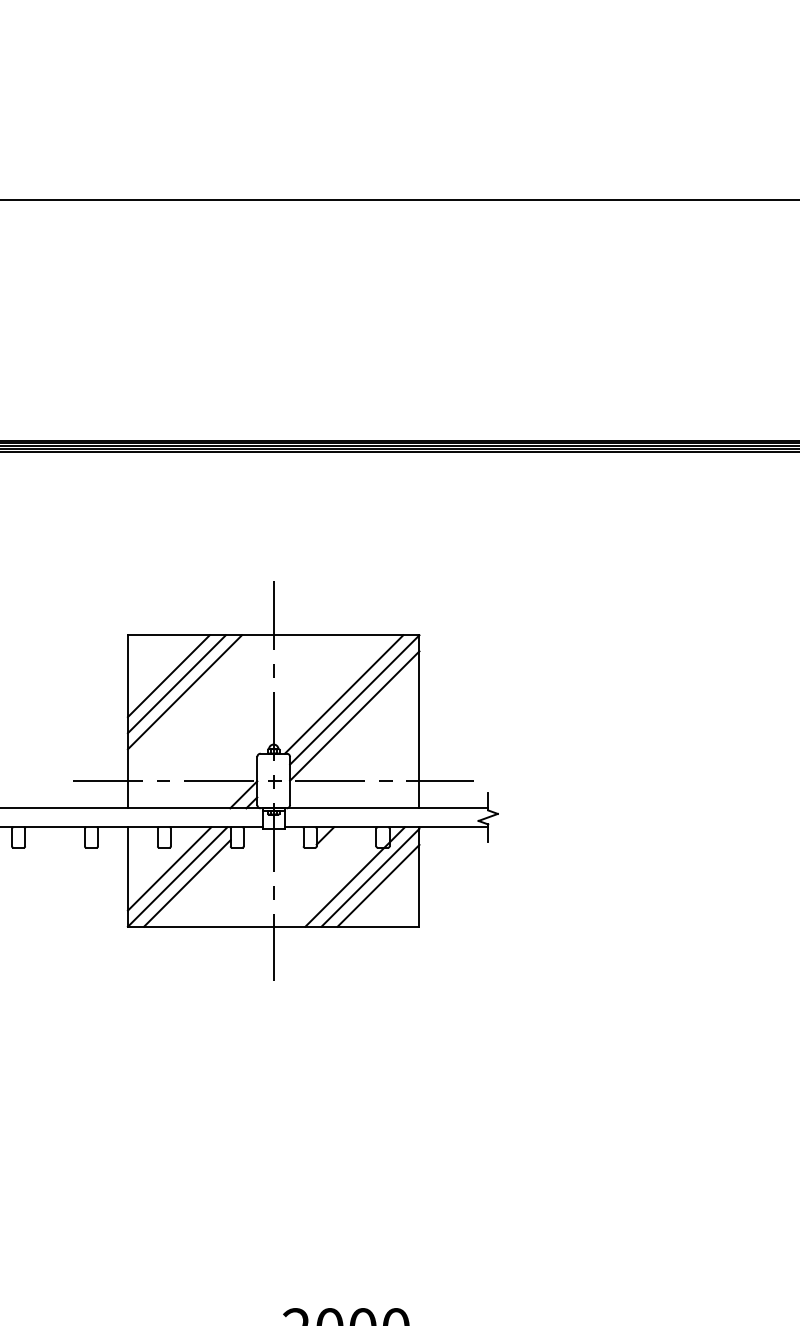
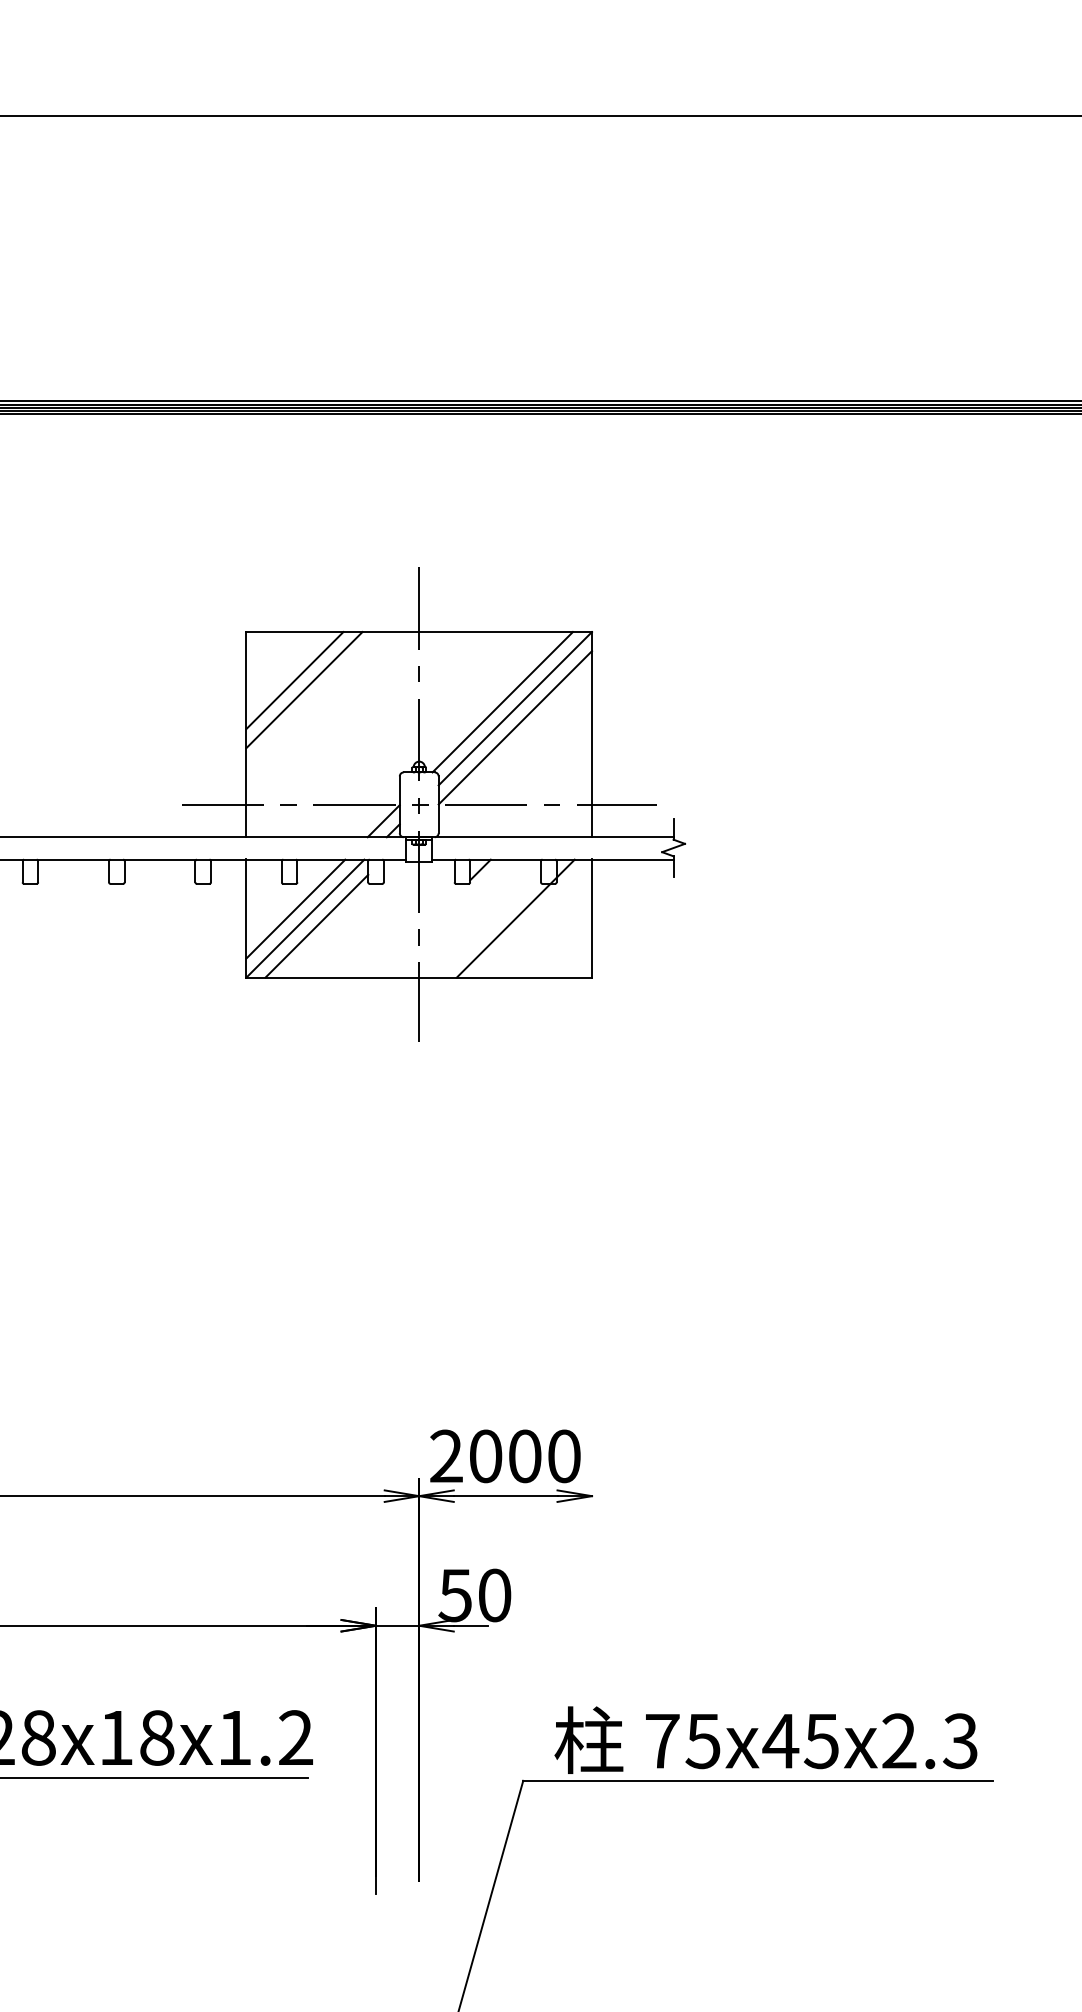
line: (184, 692) -> (313, 699), removed
line: (370, 877) -> (533, 919), removed
line: (378, 885) -> (543, 928), removed

